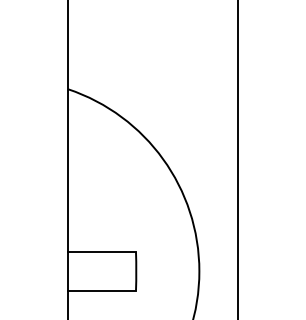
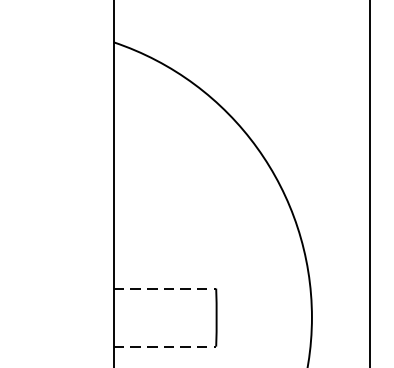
line: (102, 252) -> (165, 288), solid -> dashed
line: (102, 290) -> (165, 346), solid -> dashed

